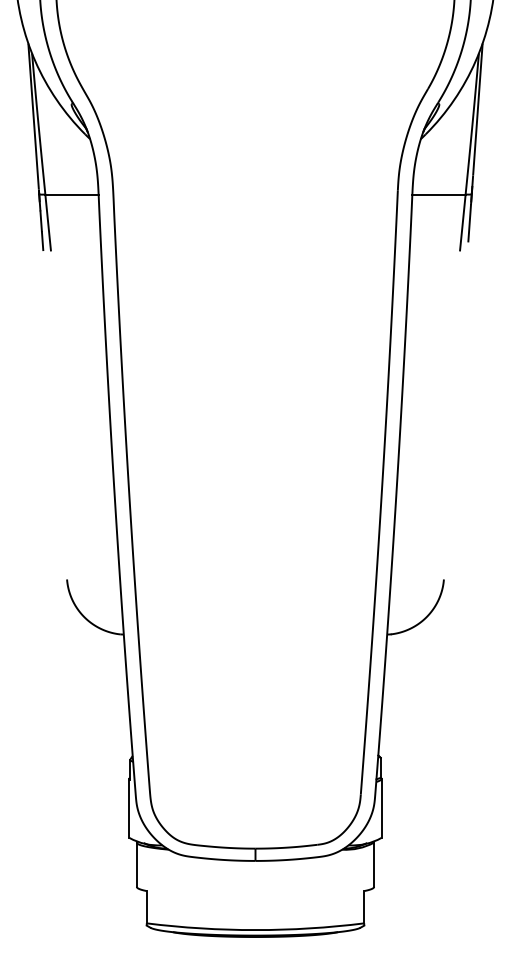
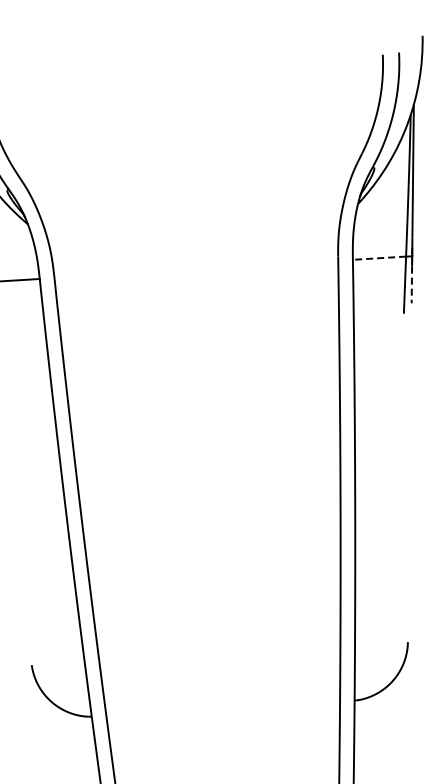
line: (438, 194) -> (379, 258), solid -> dashed
line: (469, 223) -> (411, 285), solid -> dashed

